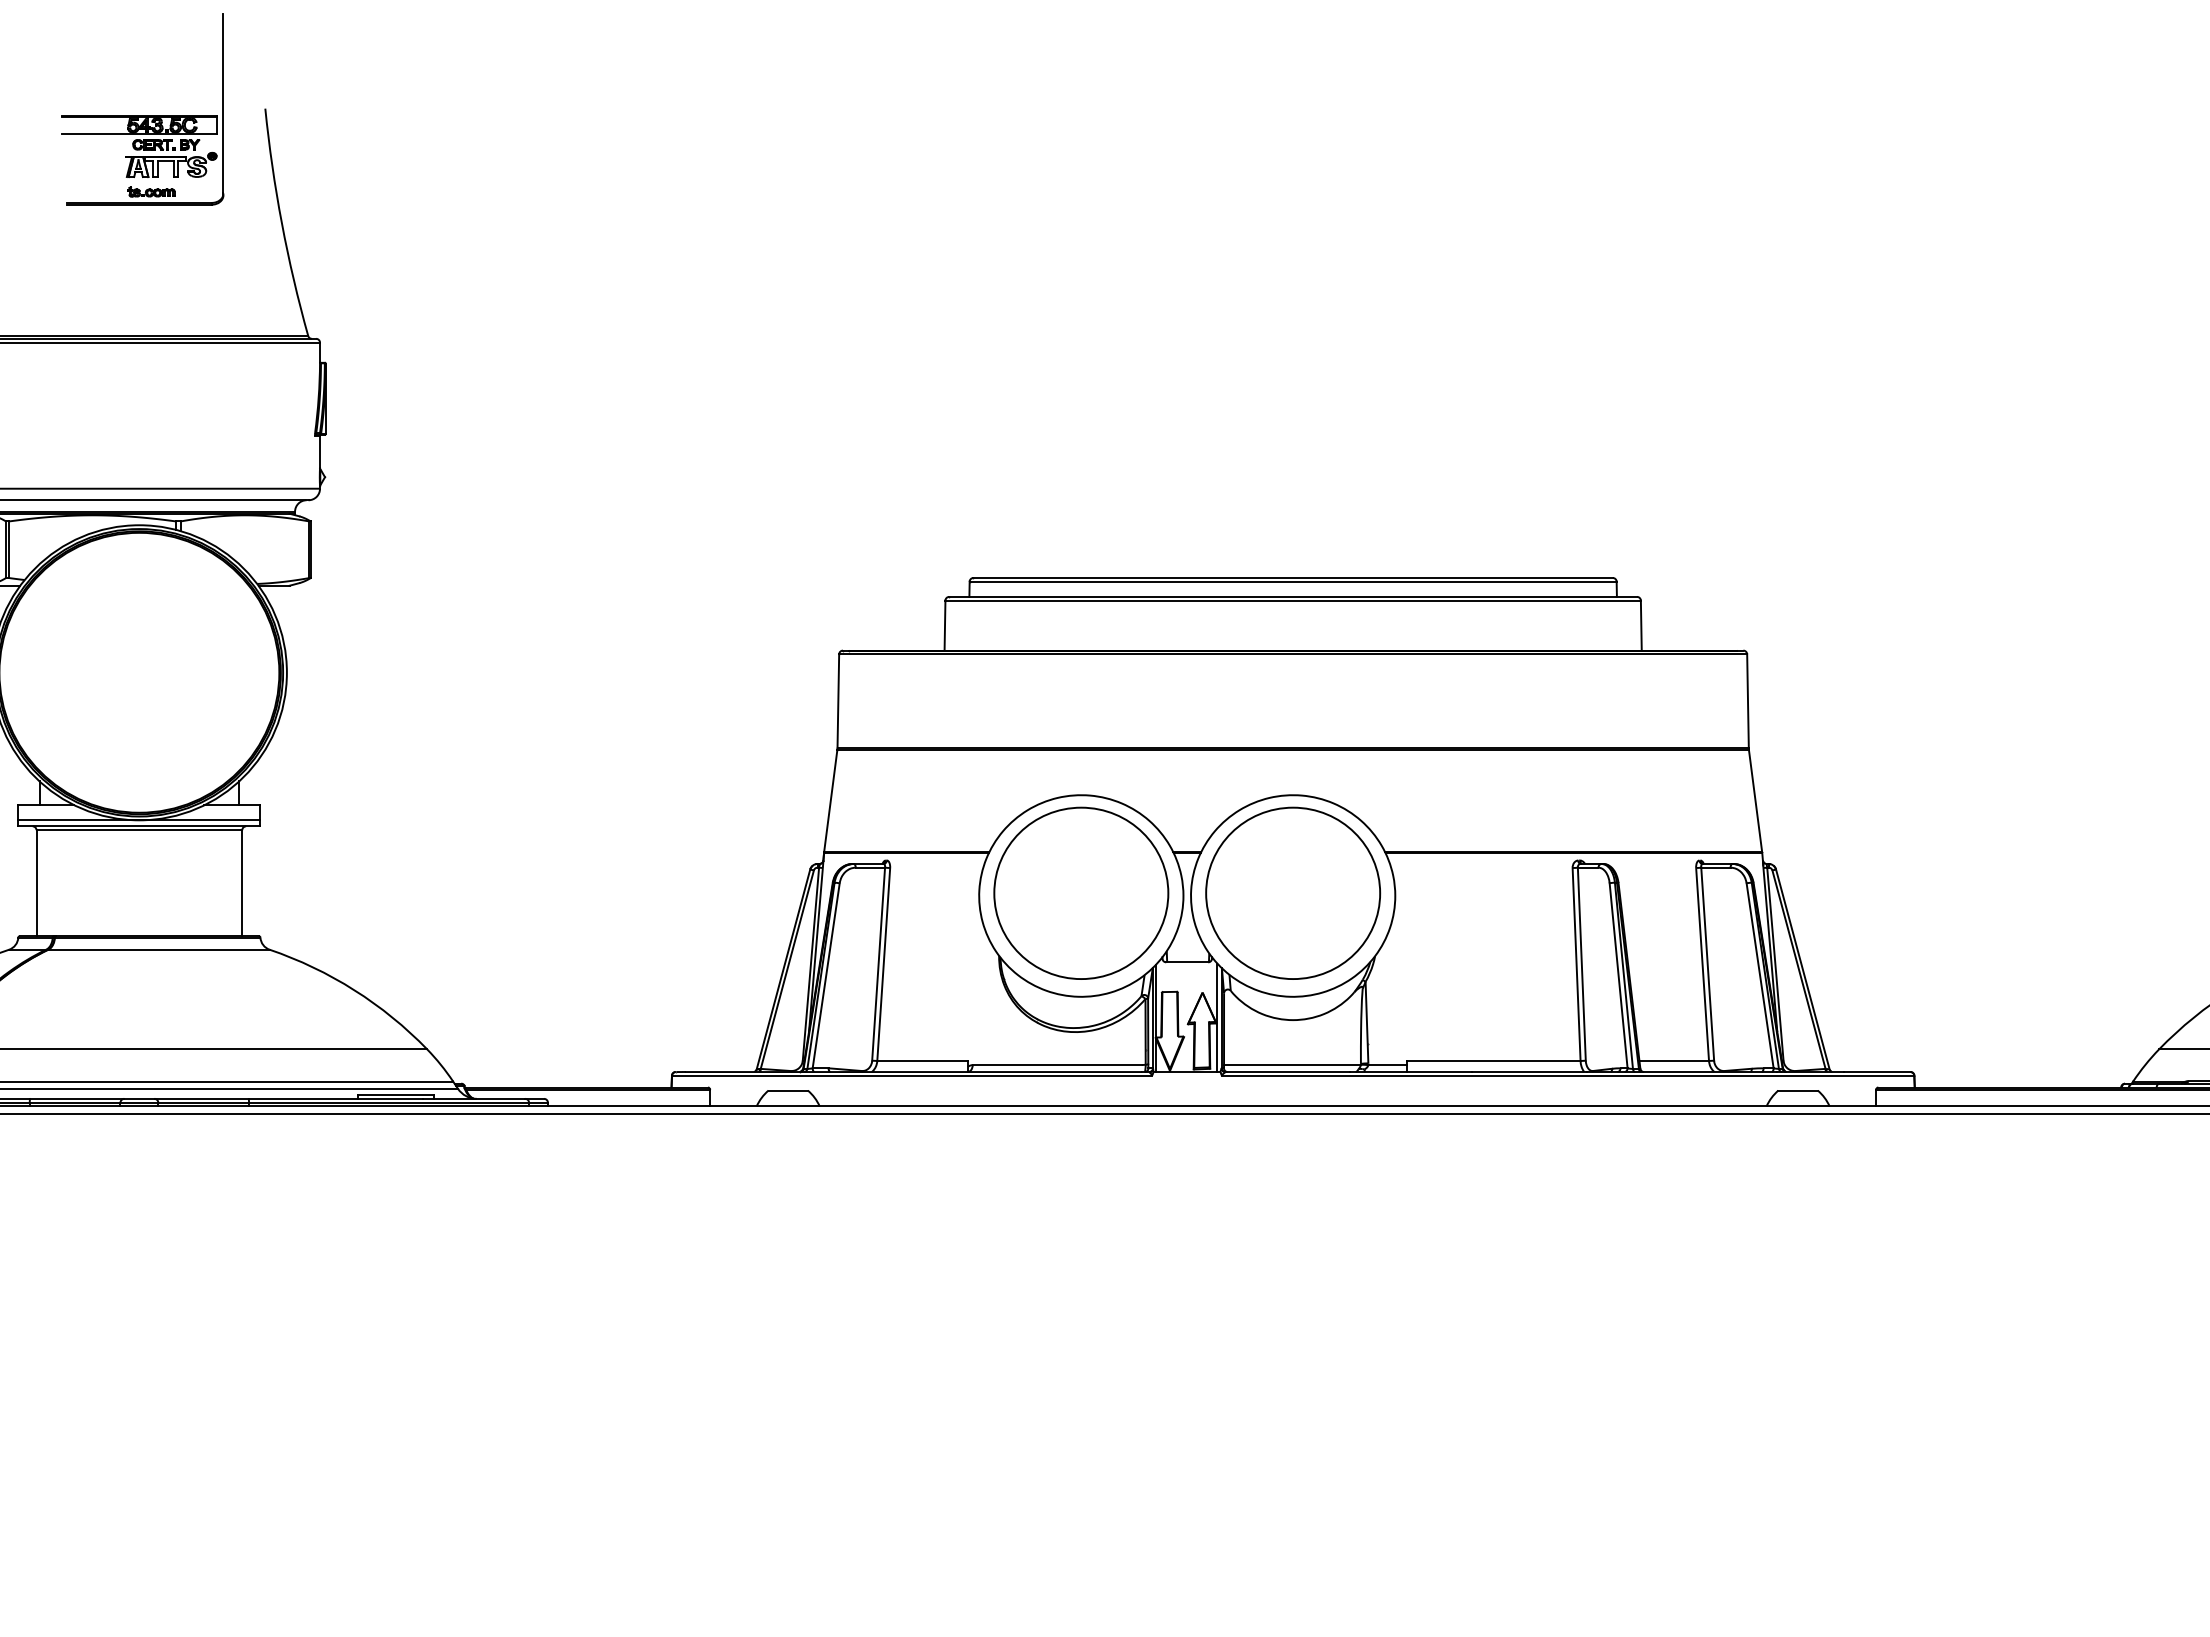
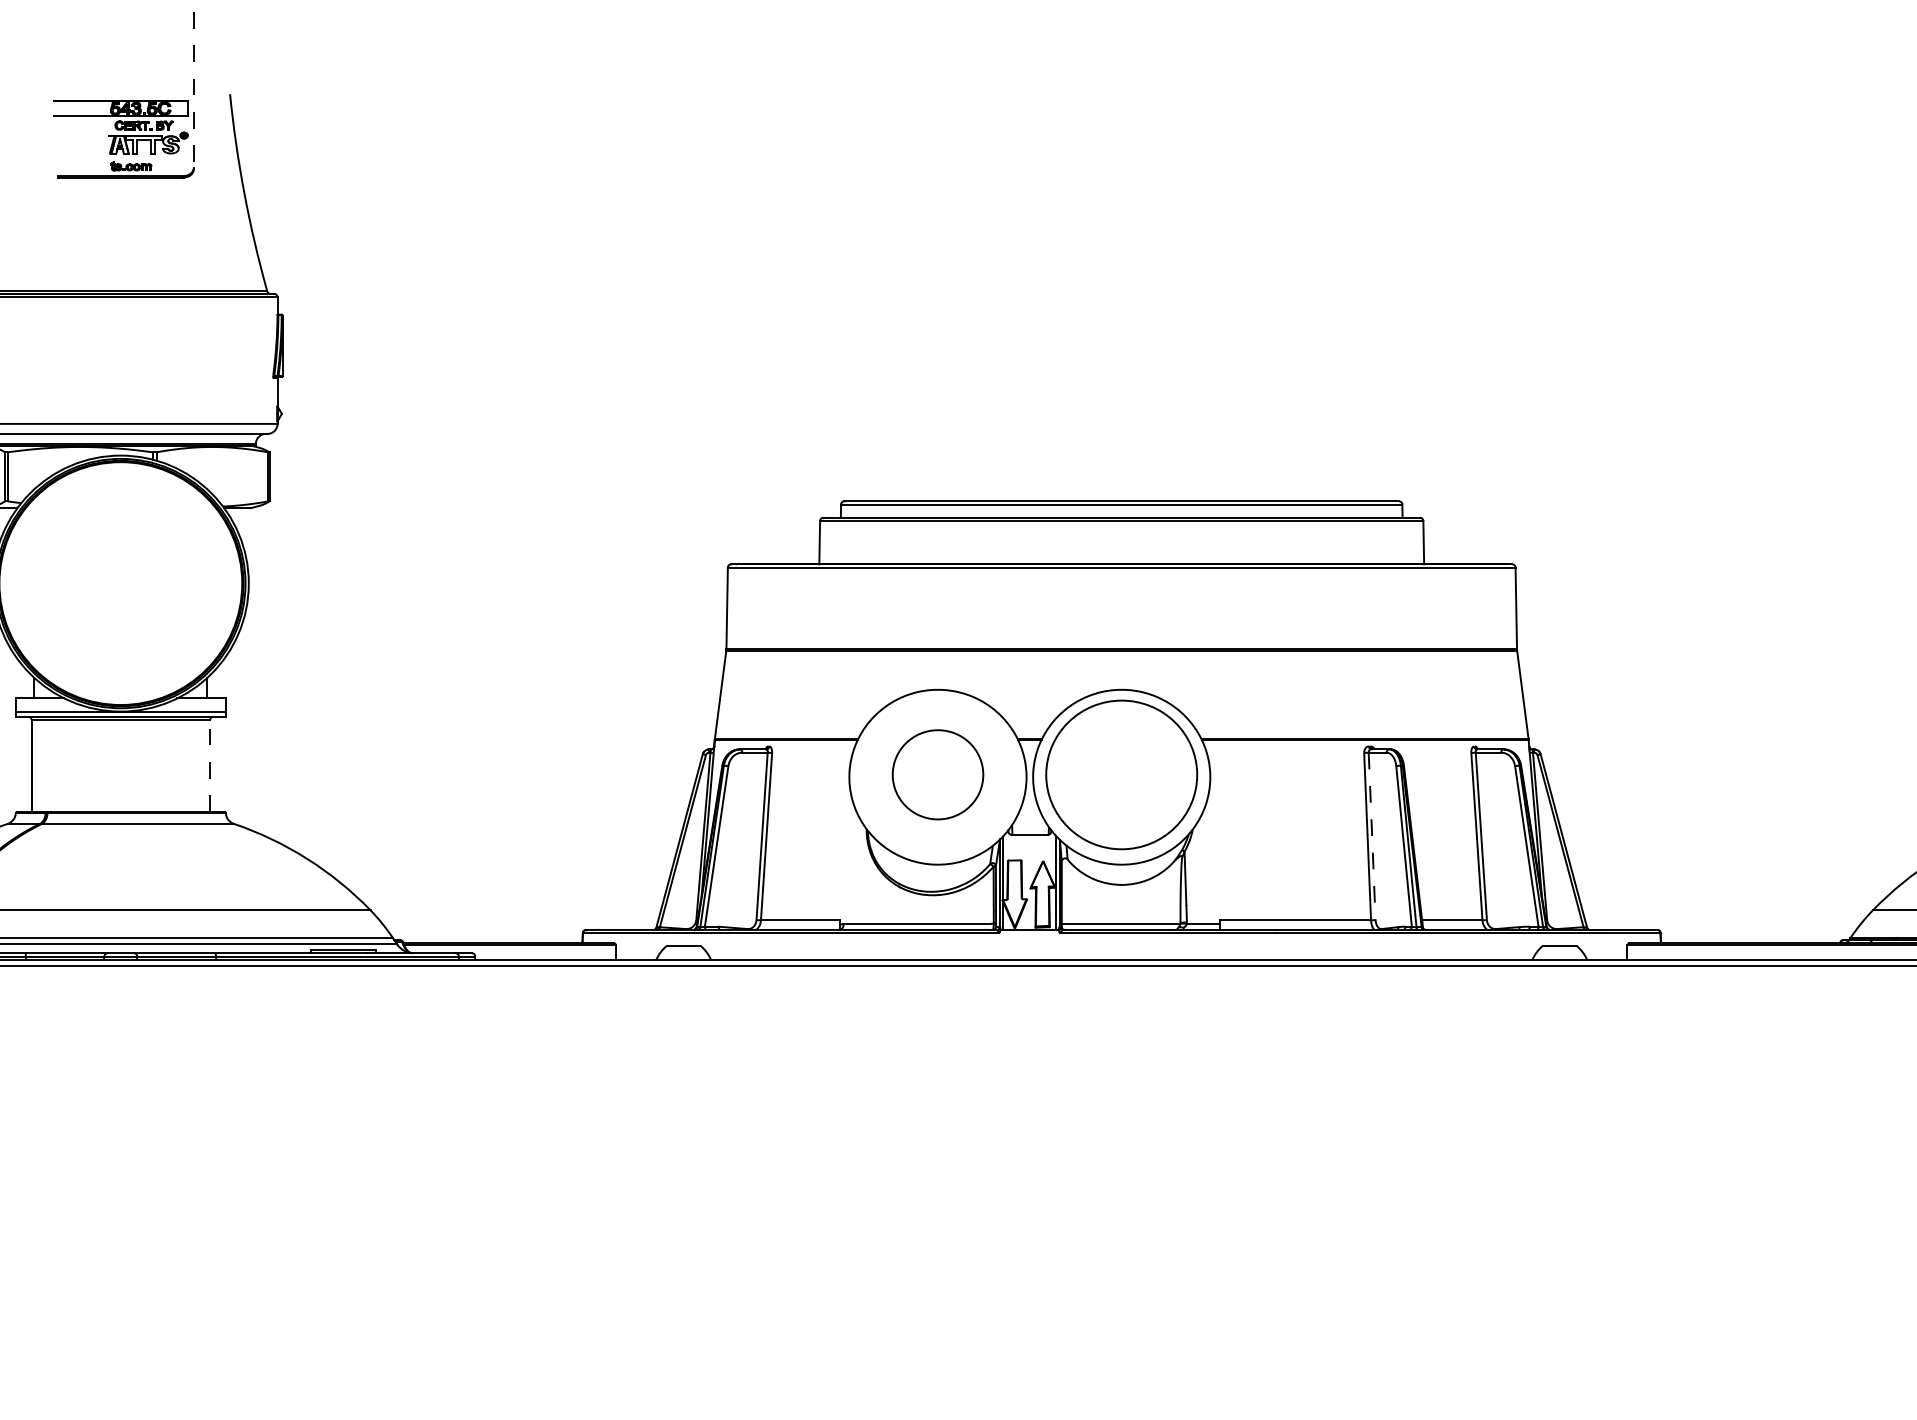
line: (223, 103) -> (193, 89), solid -> dashed
line: (242, 882) -> (210, 765), solid -> dashed
part: (1081, 892) -> (938, 774), size x0.6
line: (1581, 964) -> (1371, 836), solid -> dashed

